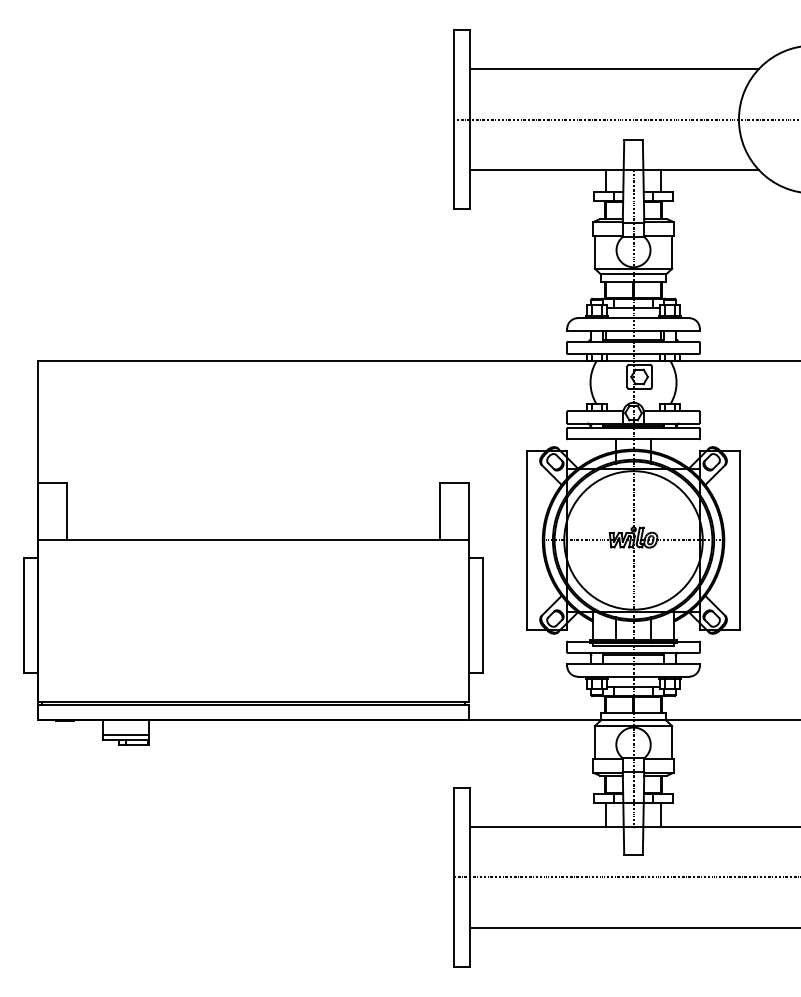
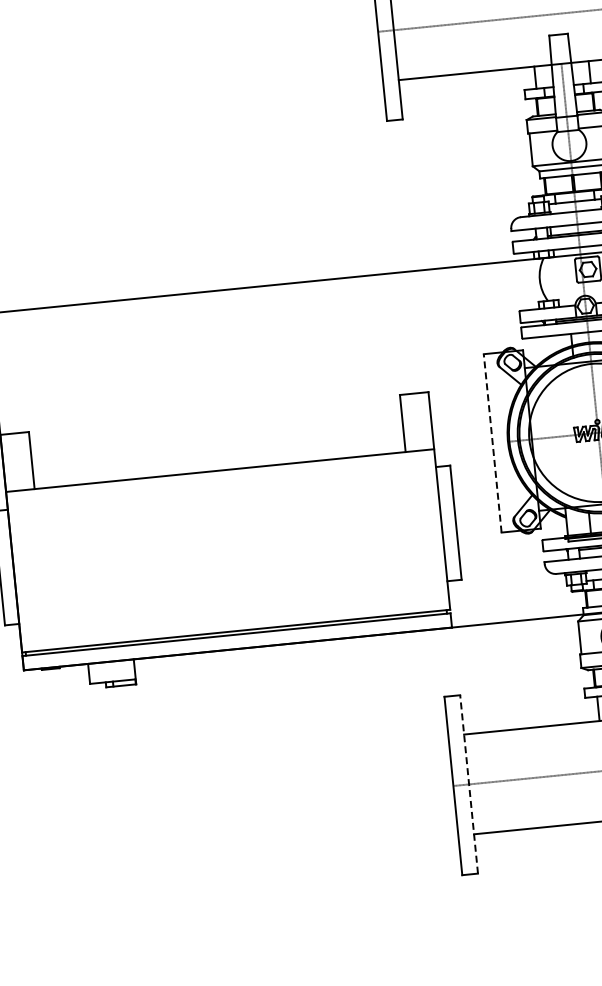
line: (527, 540) -> (492, 443), solid -> dashed
line: (125, 734) -> (112, 676), removed
line: (470, 877) -> (469, 784), solid -> dashed

